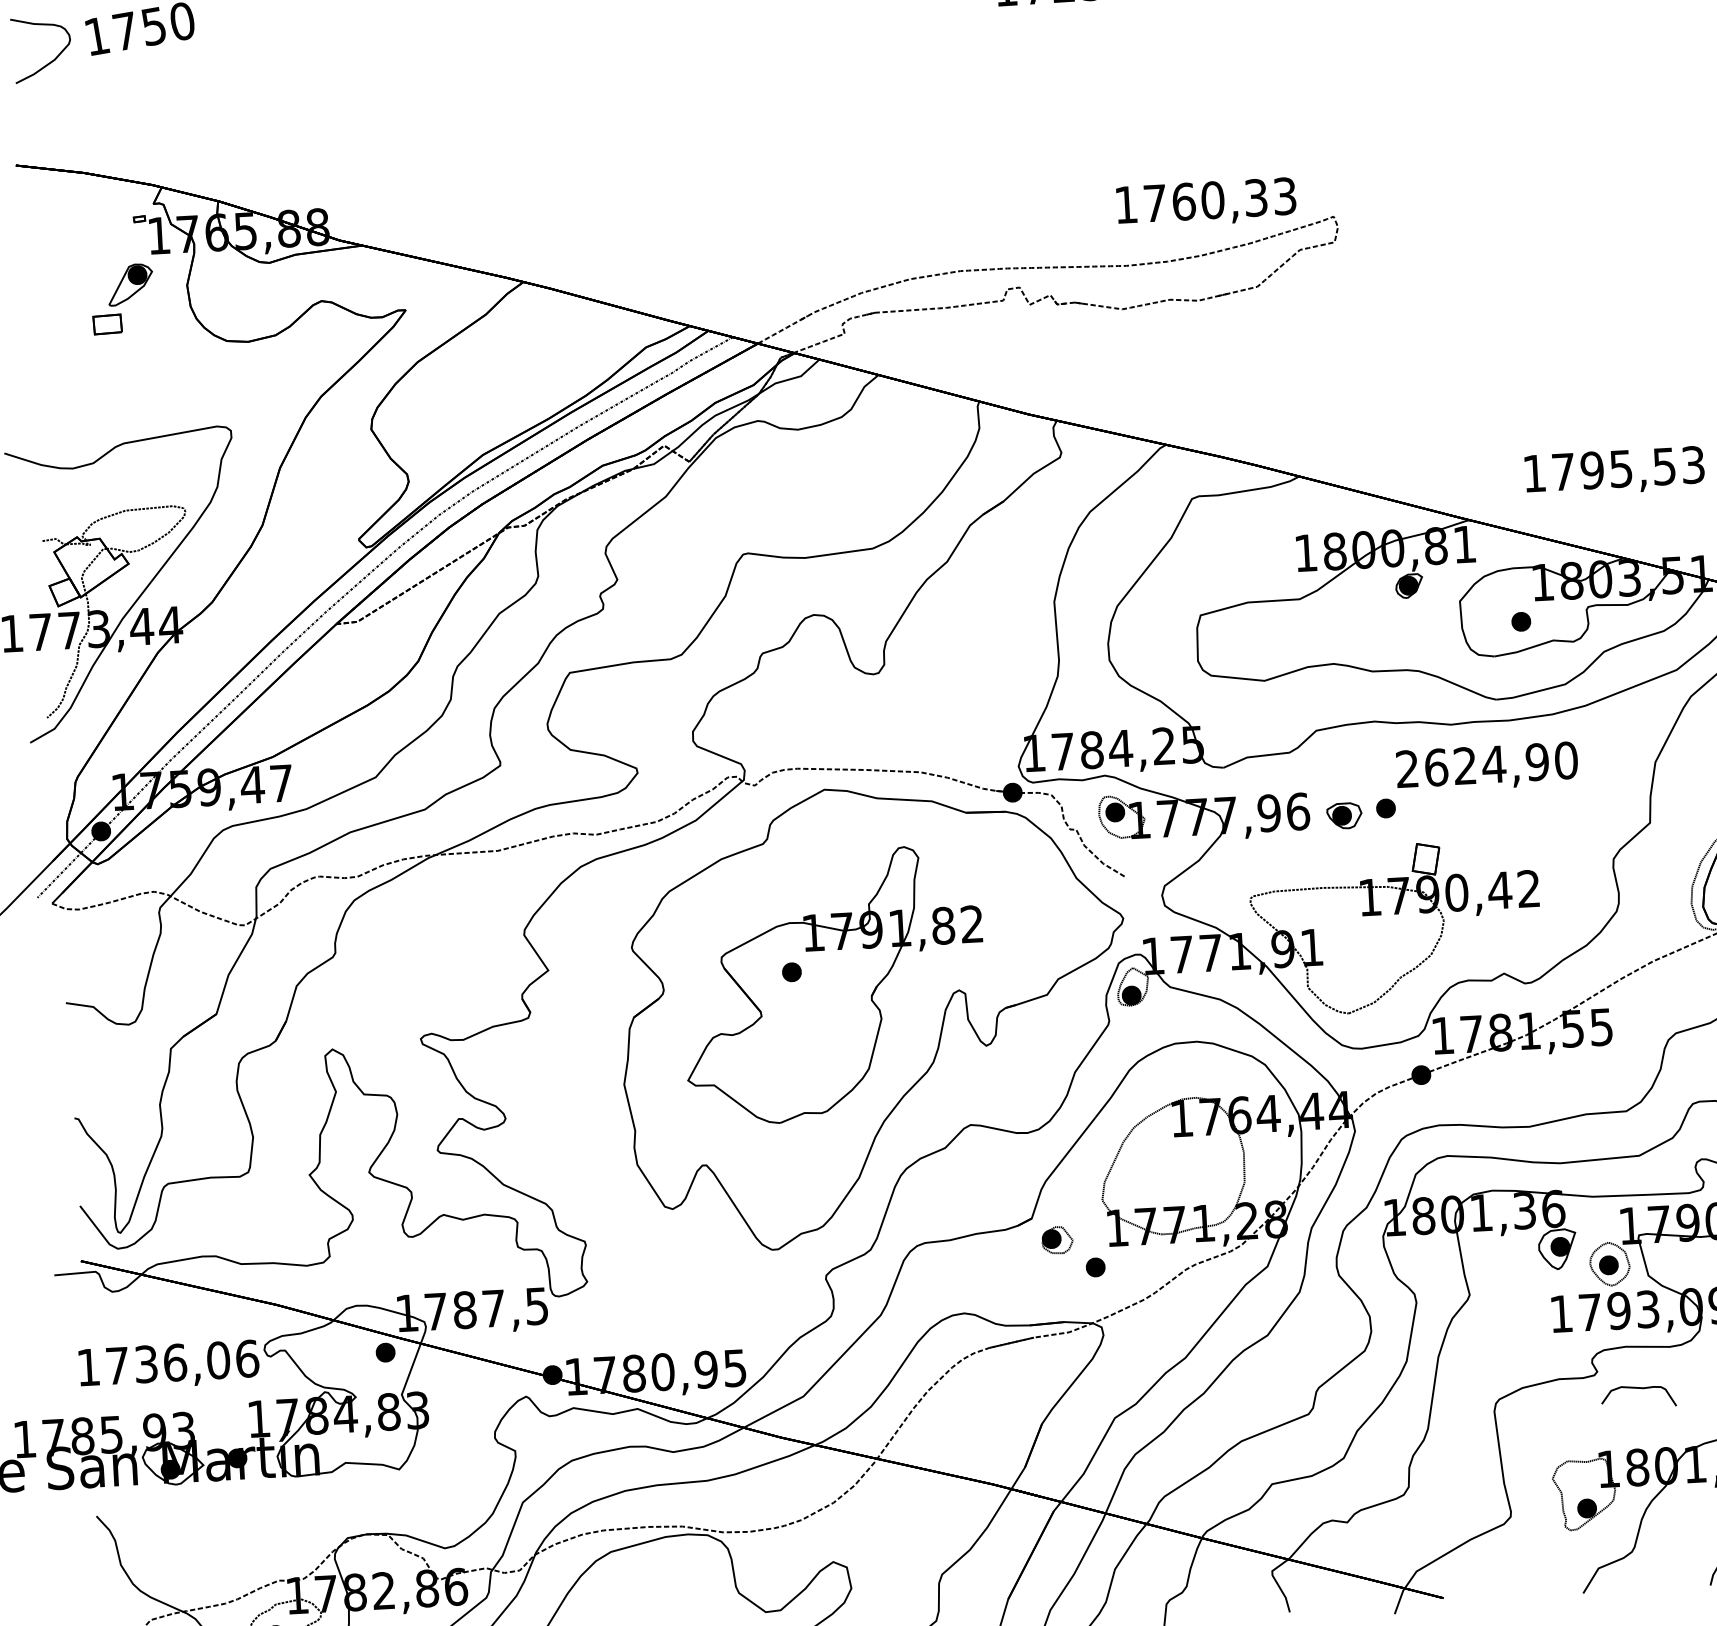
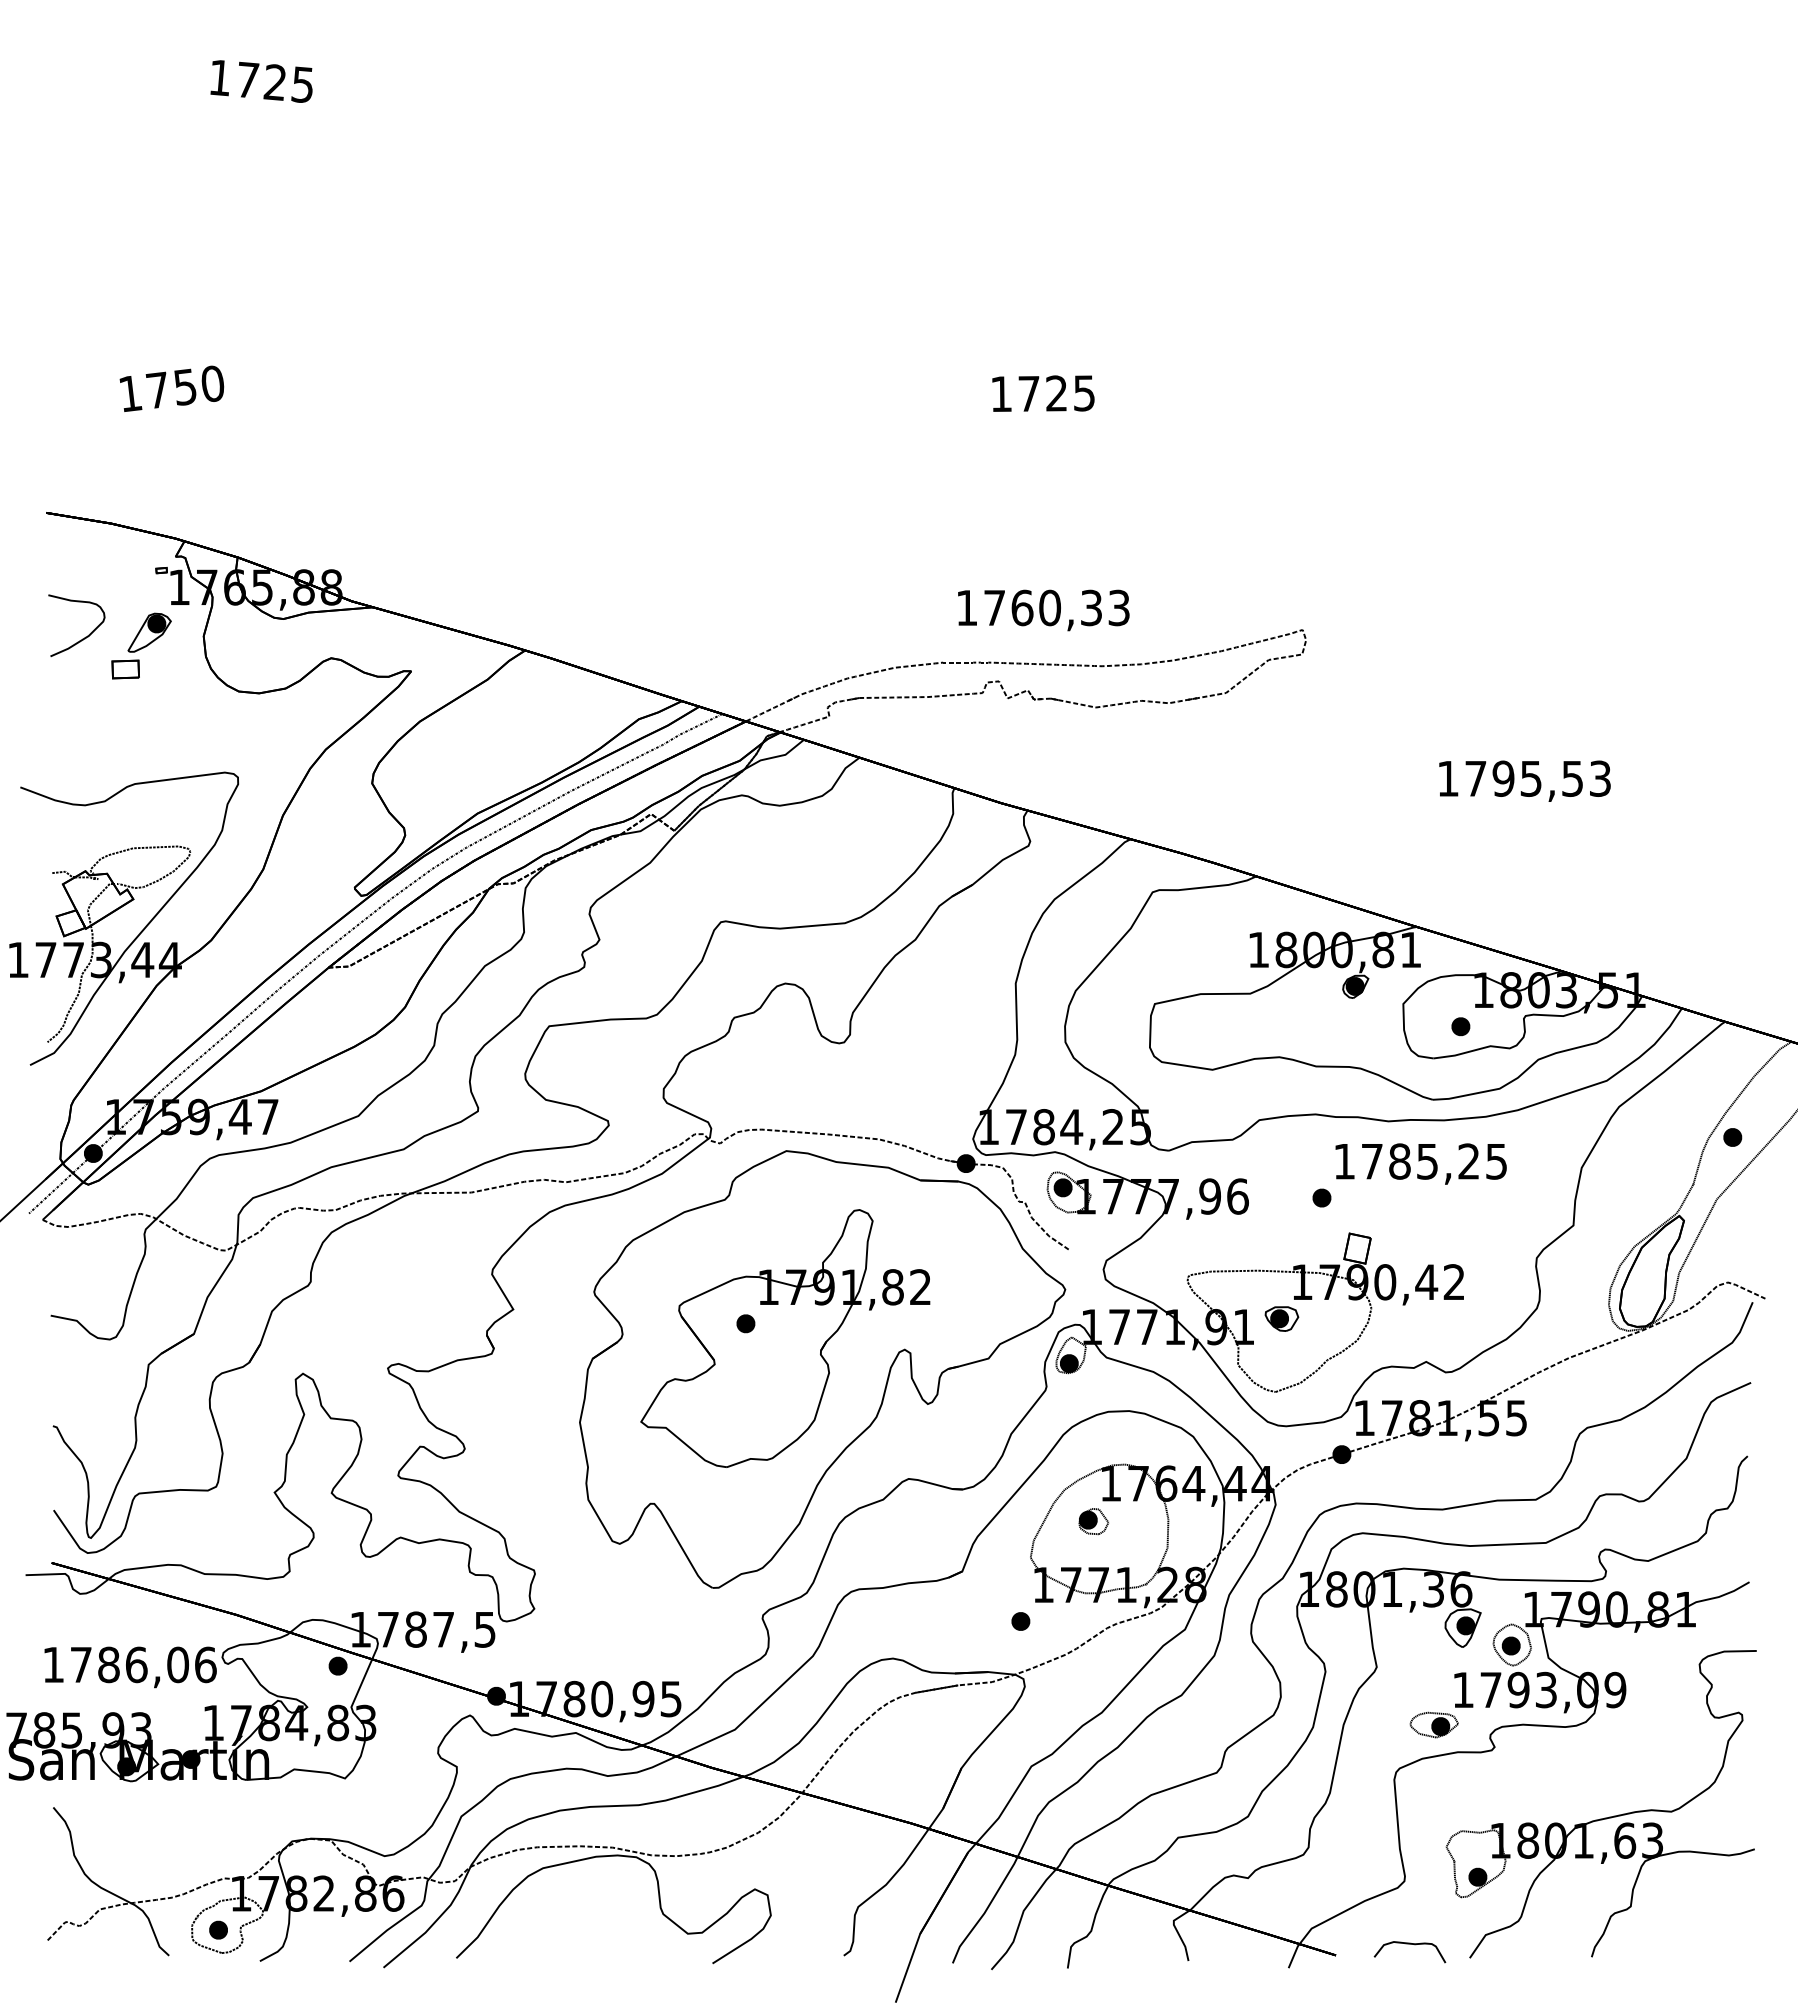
curve: (51, 60) -> (85, 636), moved
text: (1206, 203) -> (1043, 610), moved
text: (1614, 471) -> (1524, 780), moved
text: (1486, 764) -> (1420, 1161), 2624,90 -> 1785,25
part: (1344, 815) -> (1281, 1318), moved
part: (1057, 1240) -> (1093, 1521), moved
part: (1532, 1351) -> (1433, 1724), added
text: (145, 1363) -> (108, 1664), 1736,06 -> 1786,06
curve: (1637, 1388) -> (1409, 1944), moved

